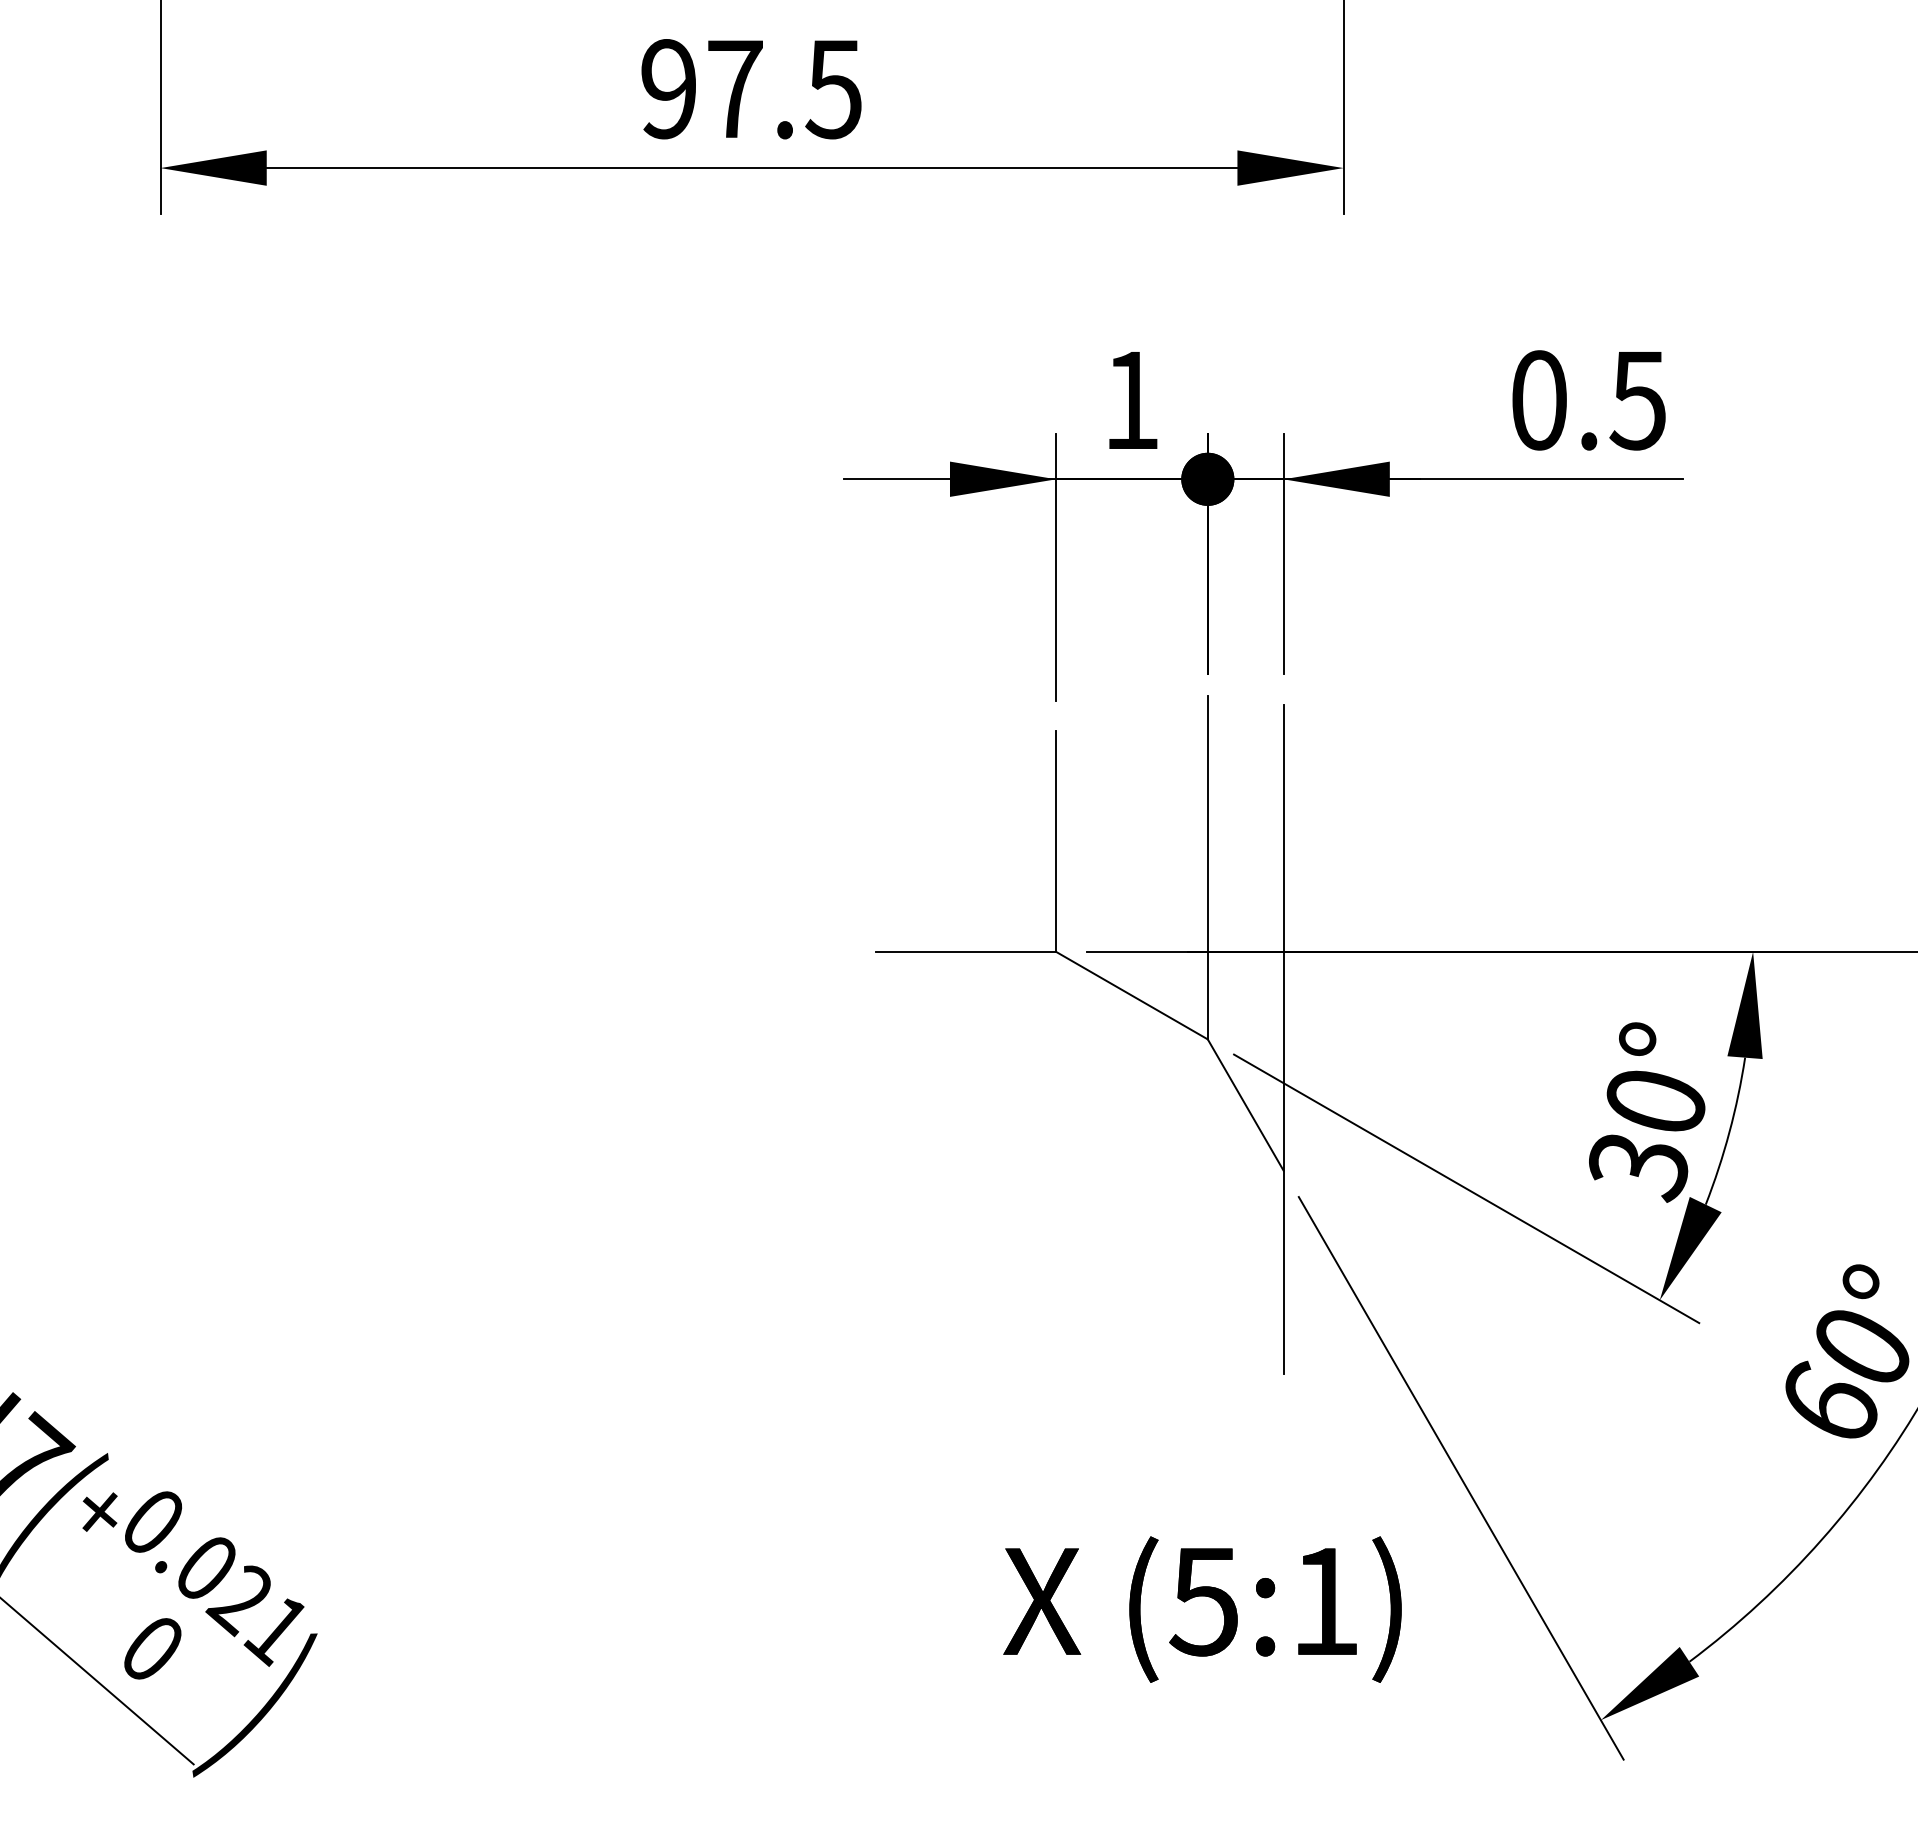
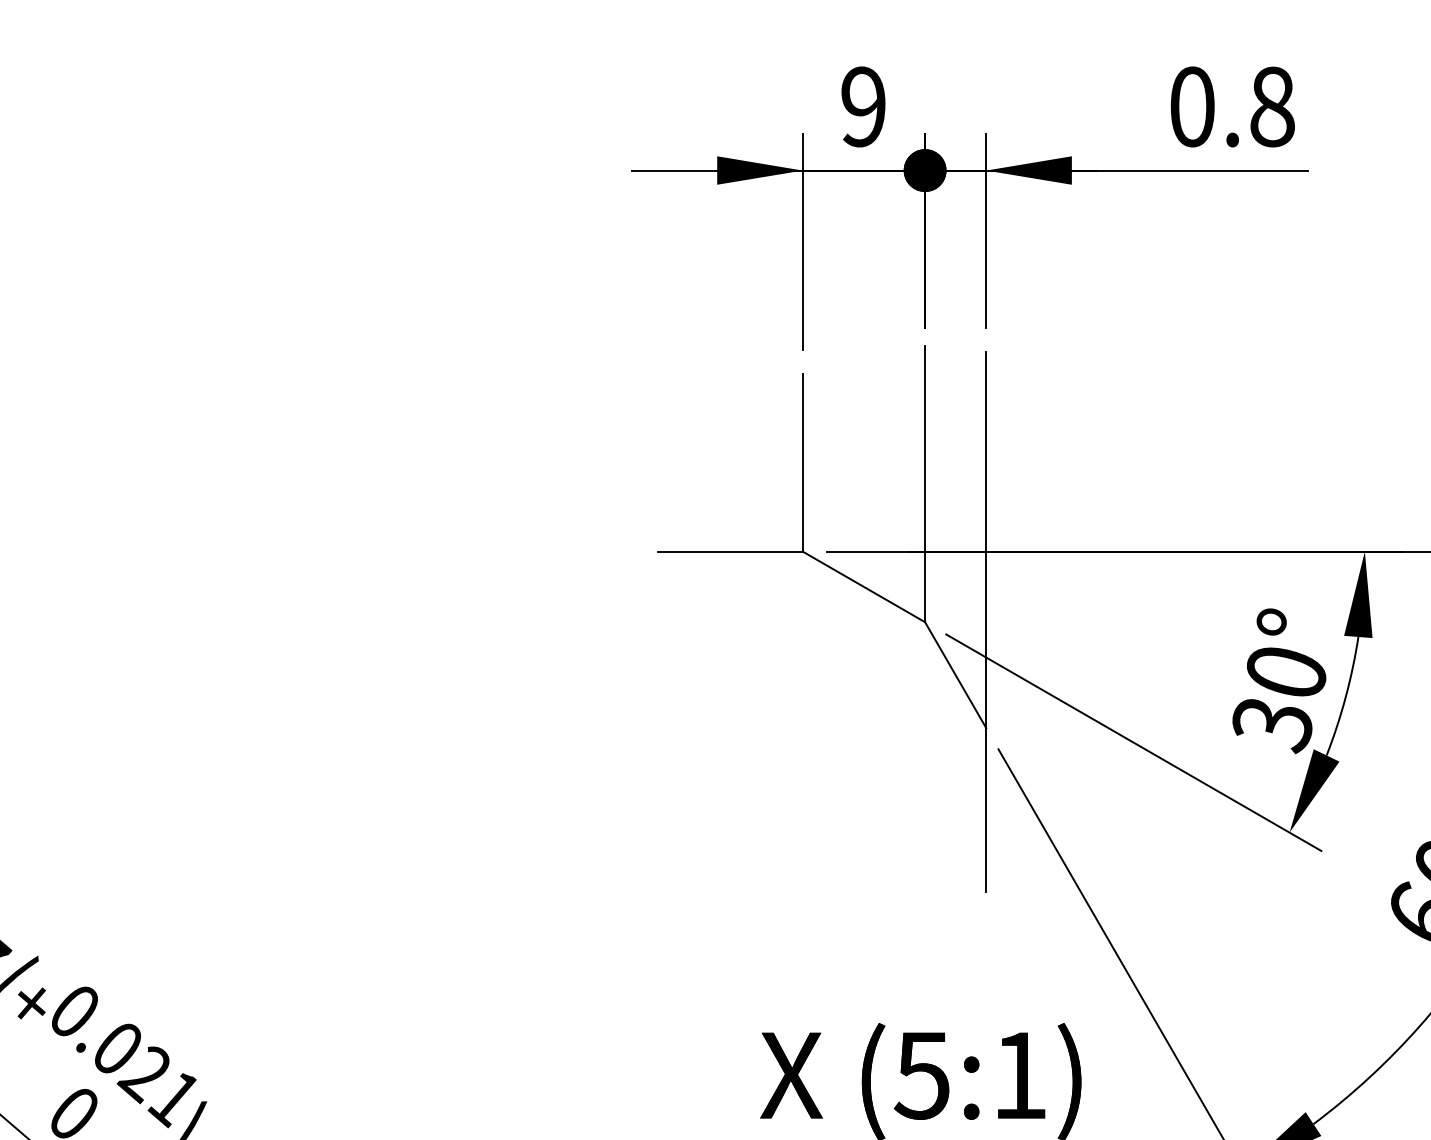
text: (1131, 400) -> (863, 107), 1 -> 9
text: (1637, 400) -> (1271, 107), 0.5 -> 0.8

